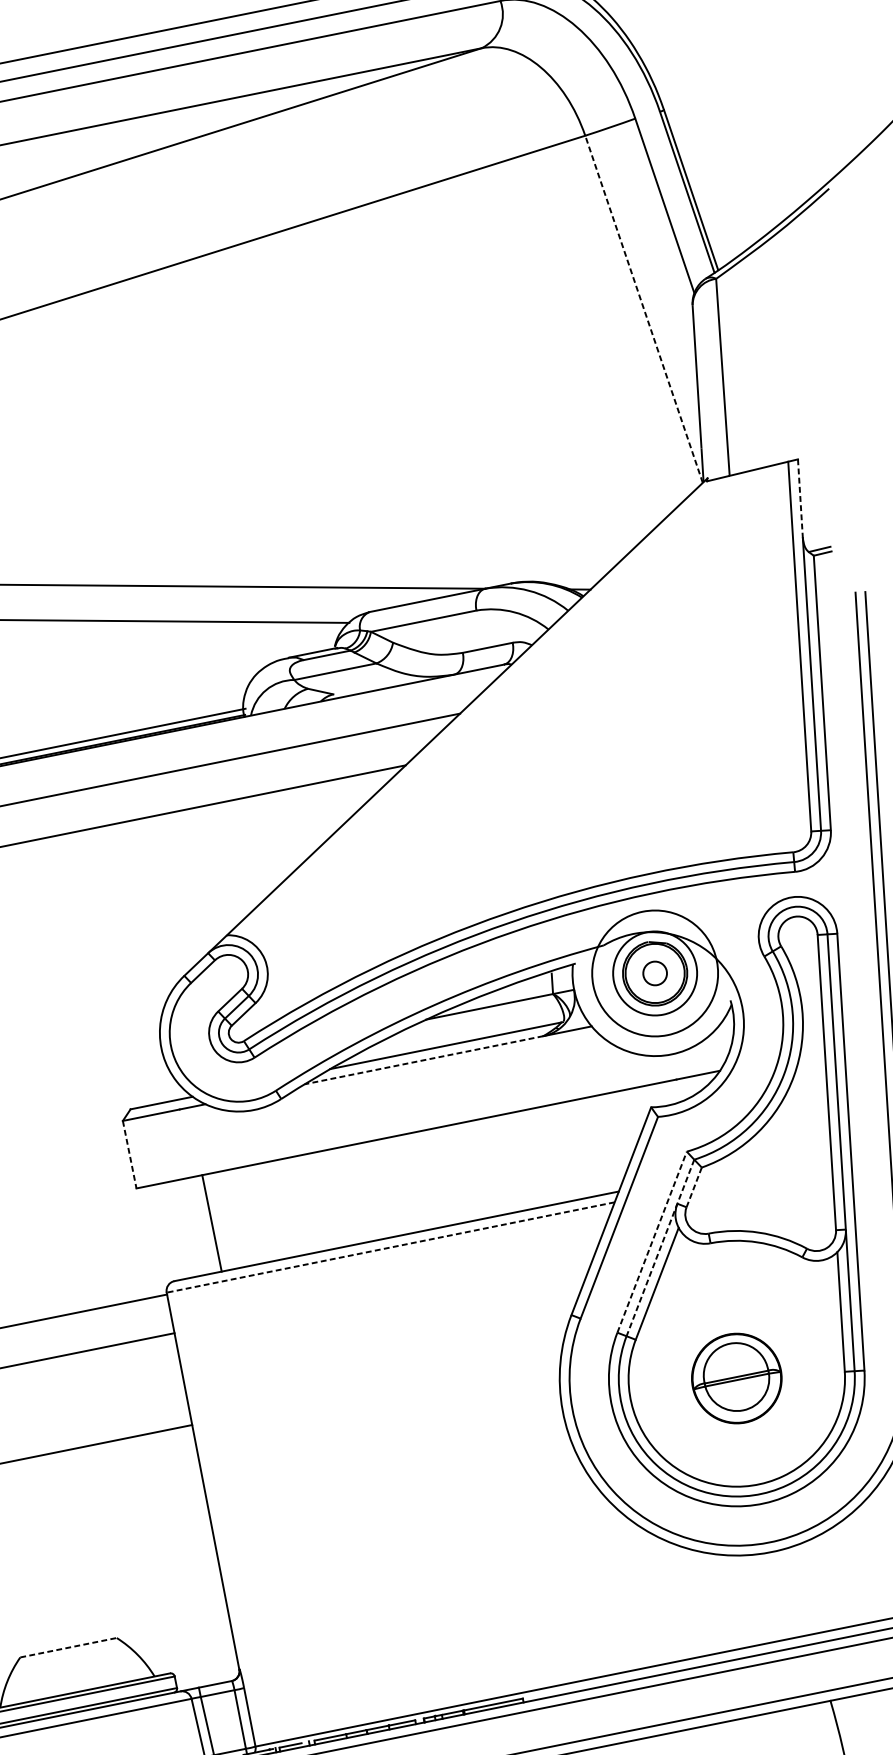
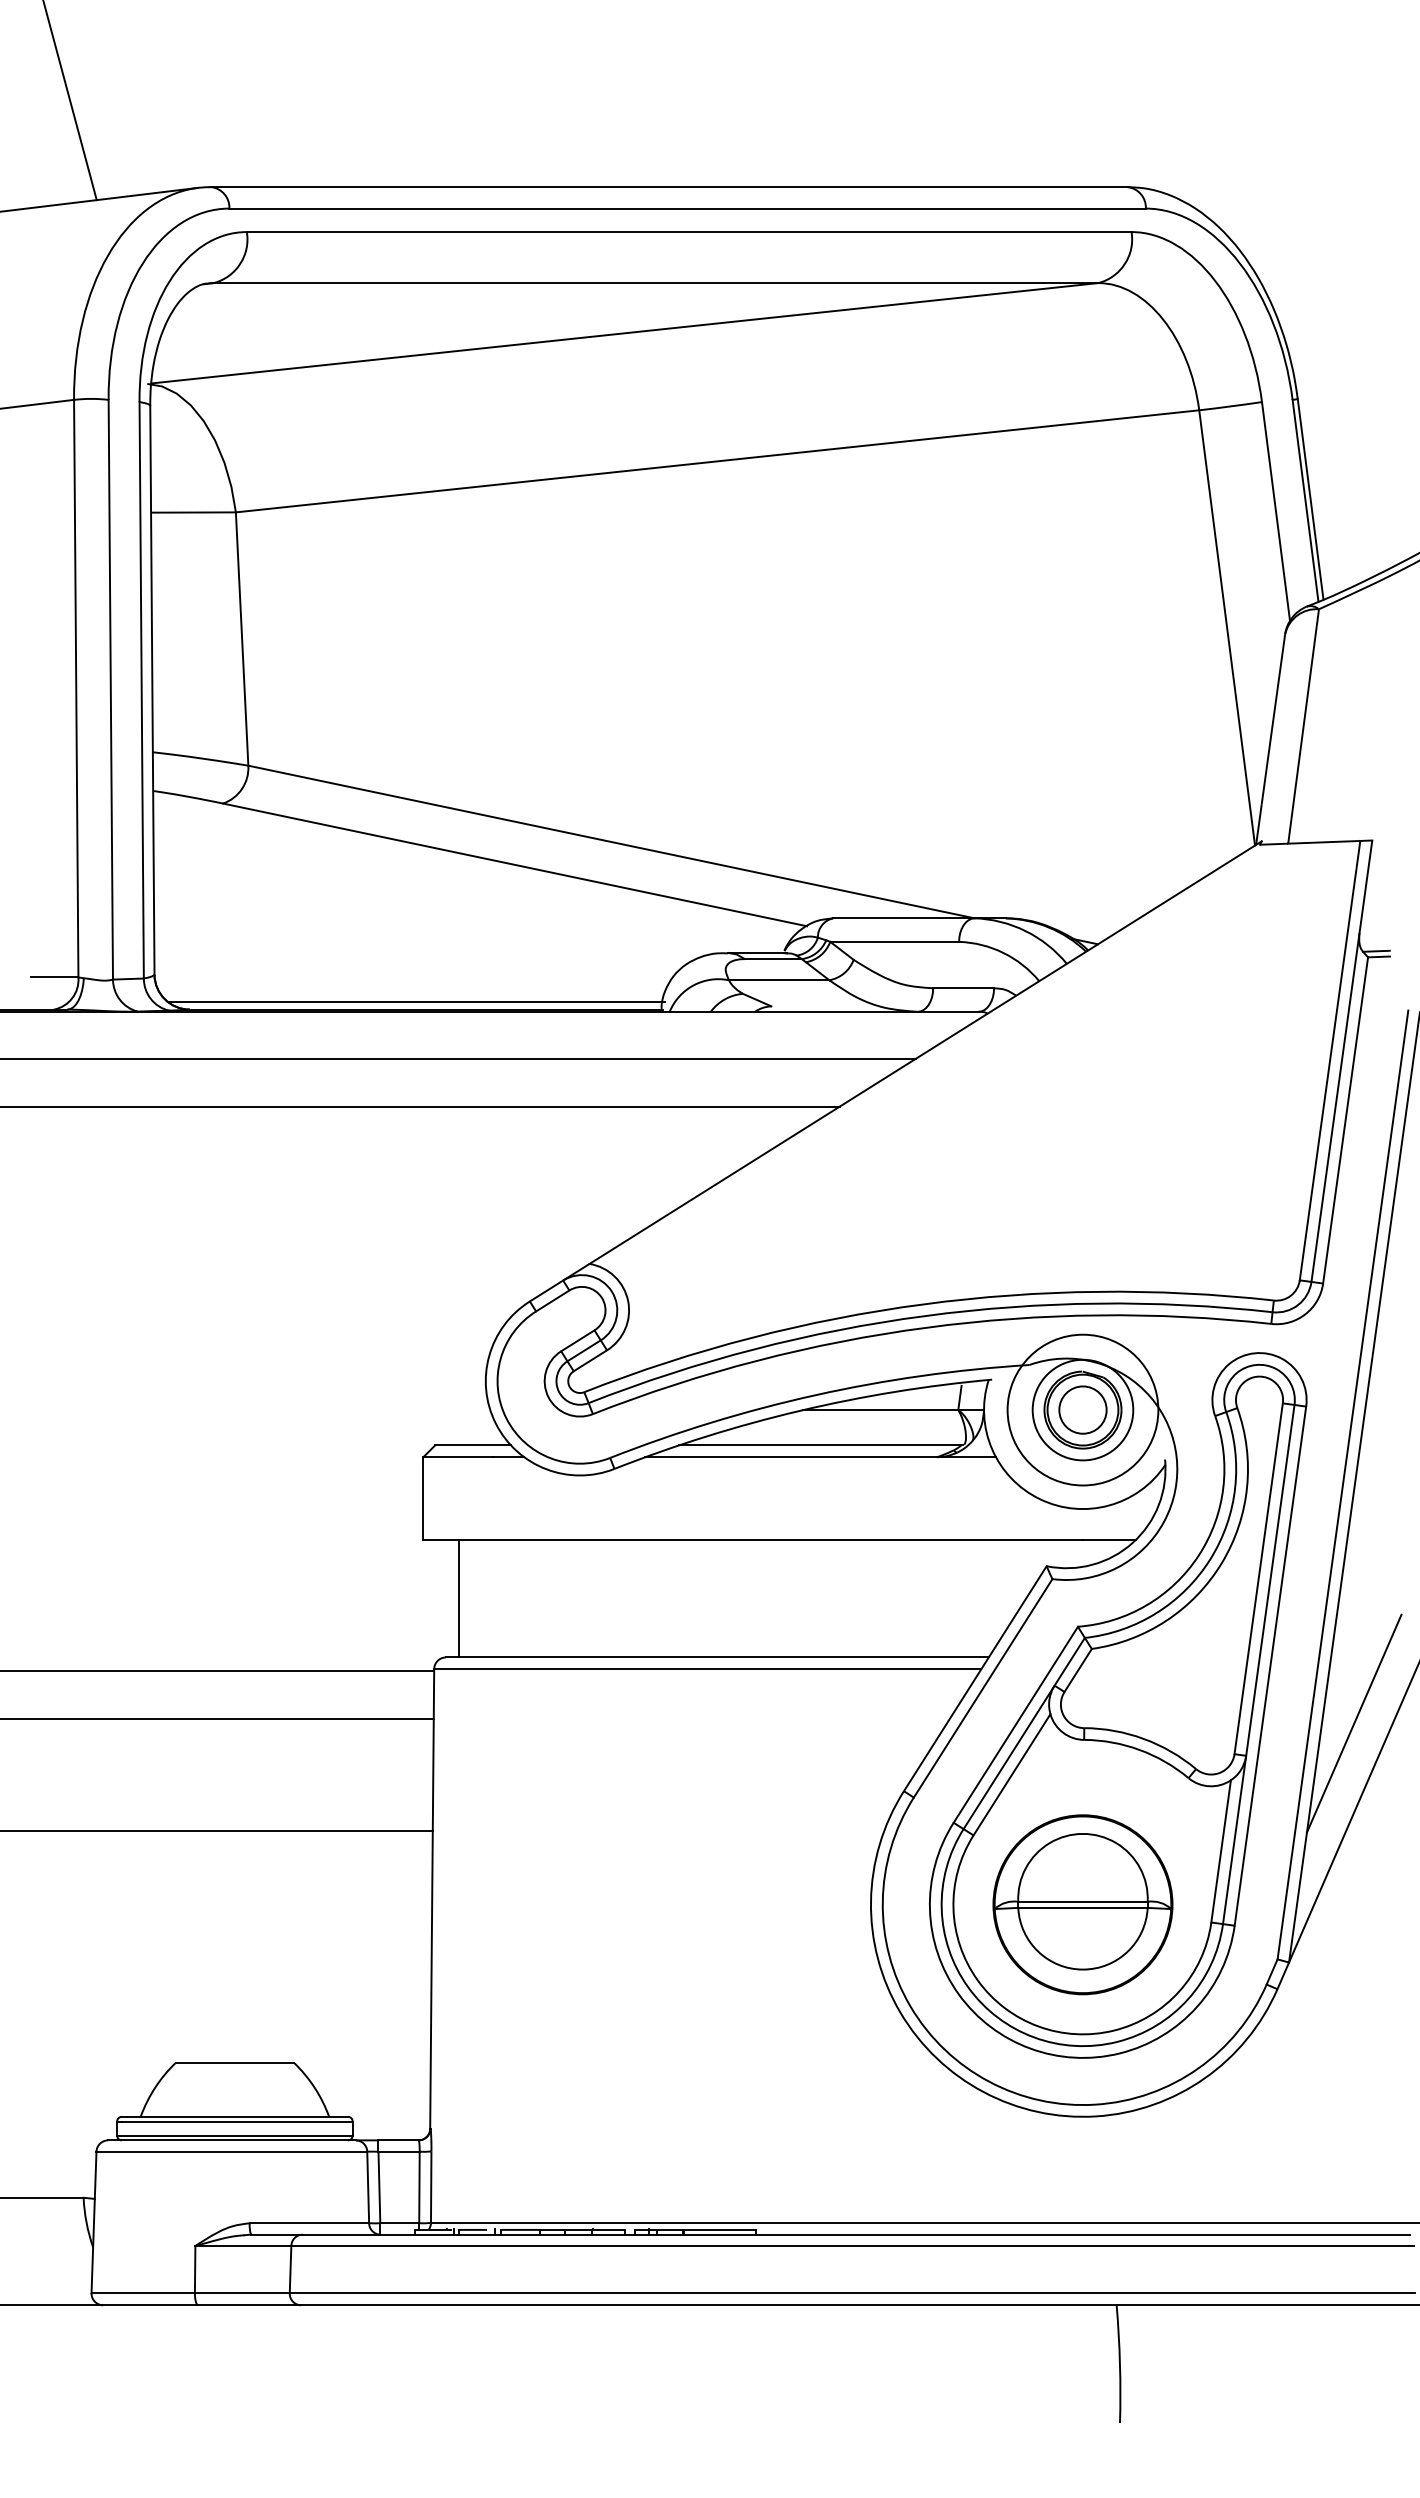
line: (644, 308) -> (1227, 627), dashed -> solid
line: (800, 498) -> (1365, 887), dashed -> solid
circle: (654, 973) -> (1082, 1409), size x1.67
line: (424, 1060) -> (791, 1457), dashed -> solid
line: (129, 1154) -> (423, 1498), dashed -> solid
line: (693, 1187) -> (1077, 1670), dashed -> solid
line: (211, 1223) -> (458, 1598), moved
line: (652, 1241) -> (1016, 1724), dashed -> solid
line: (390, 1247) -> (707, 1669), dashed -> solid
line: (659, 1248) -> (1023, 1733), dashed -> solid
part: (736, 1378) -> (1082, 1904), size x1.67
line: (68, 1647) -> (234, 2062), dashed -> solid

